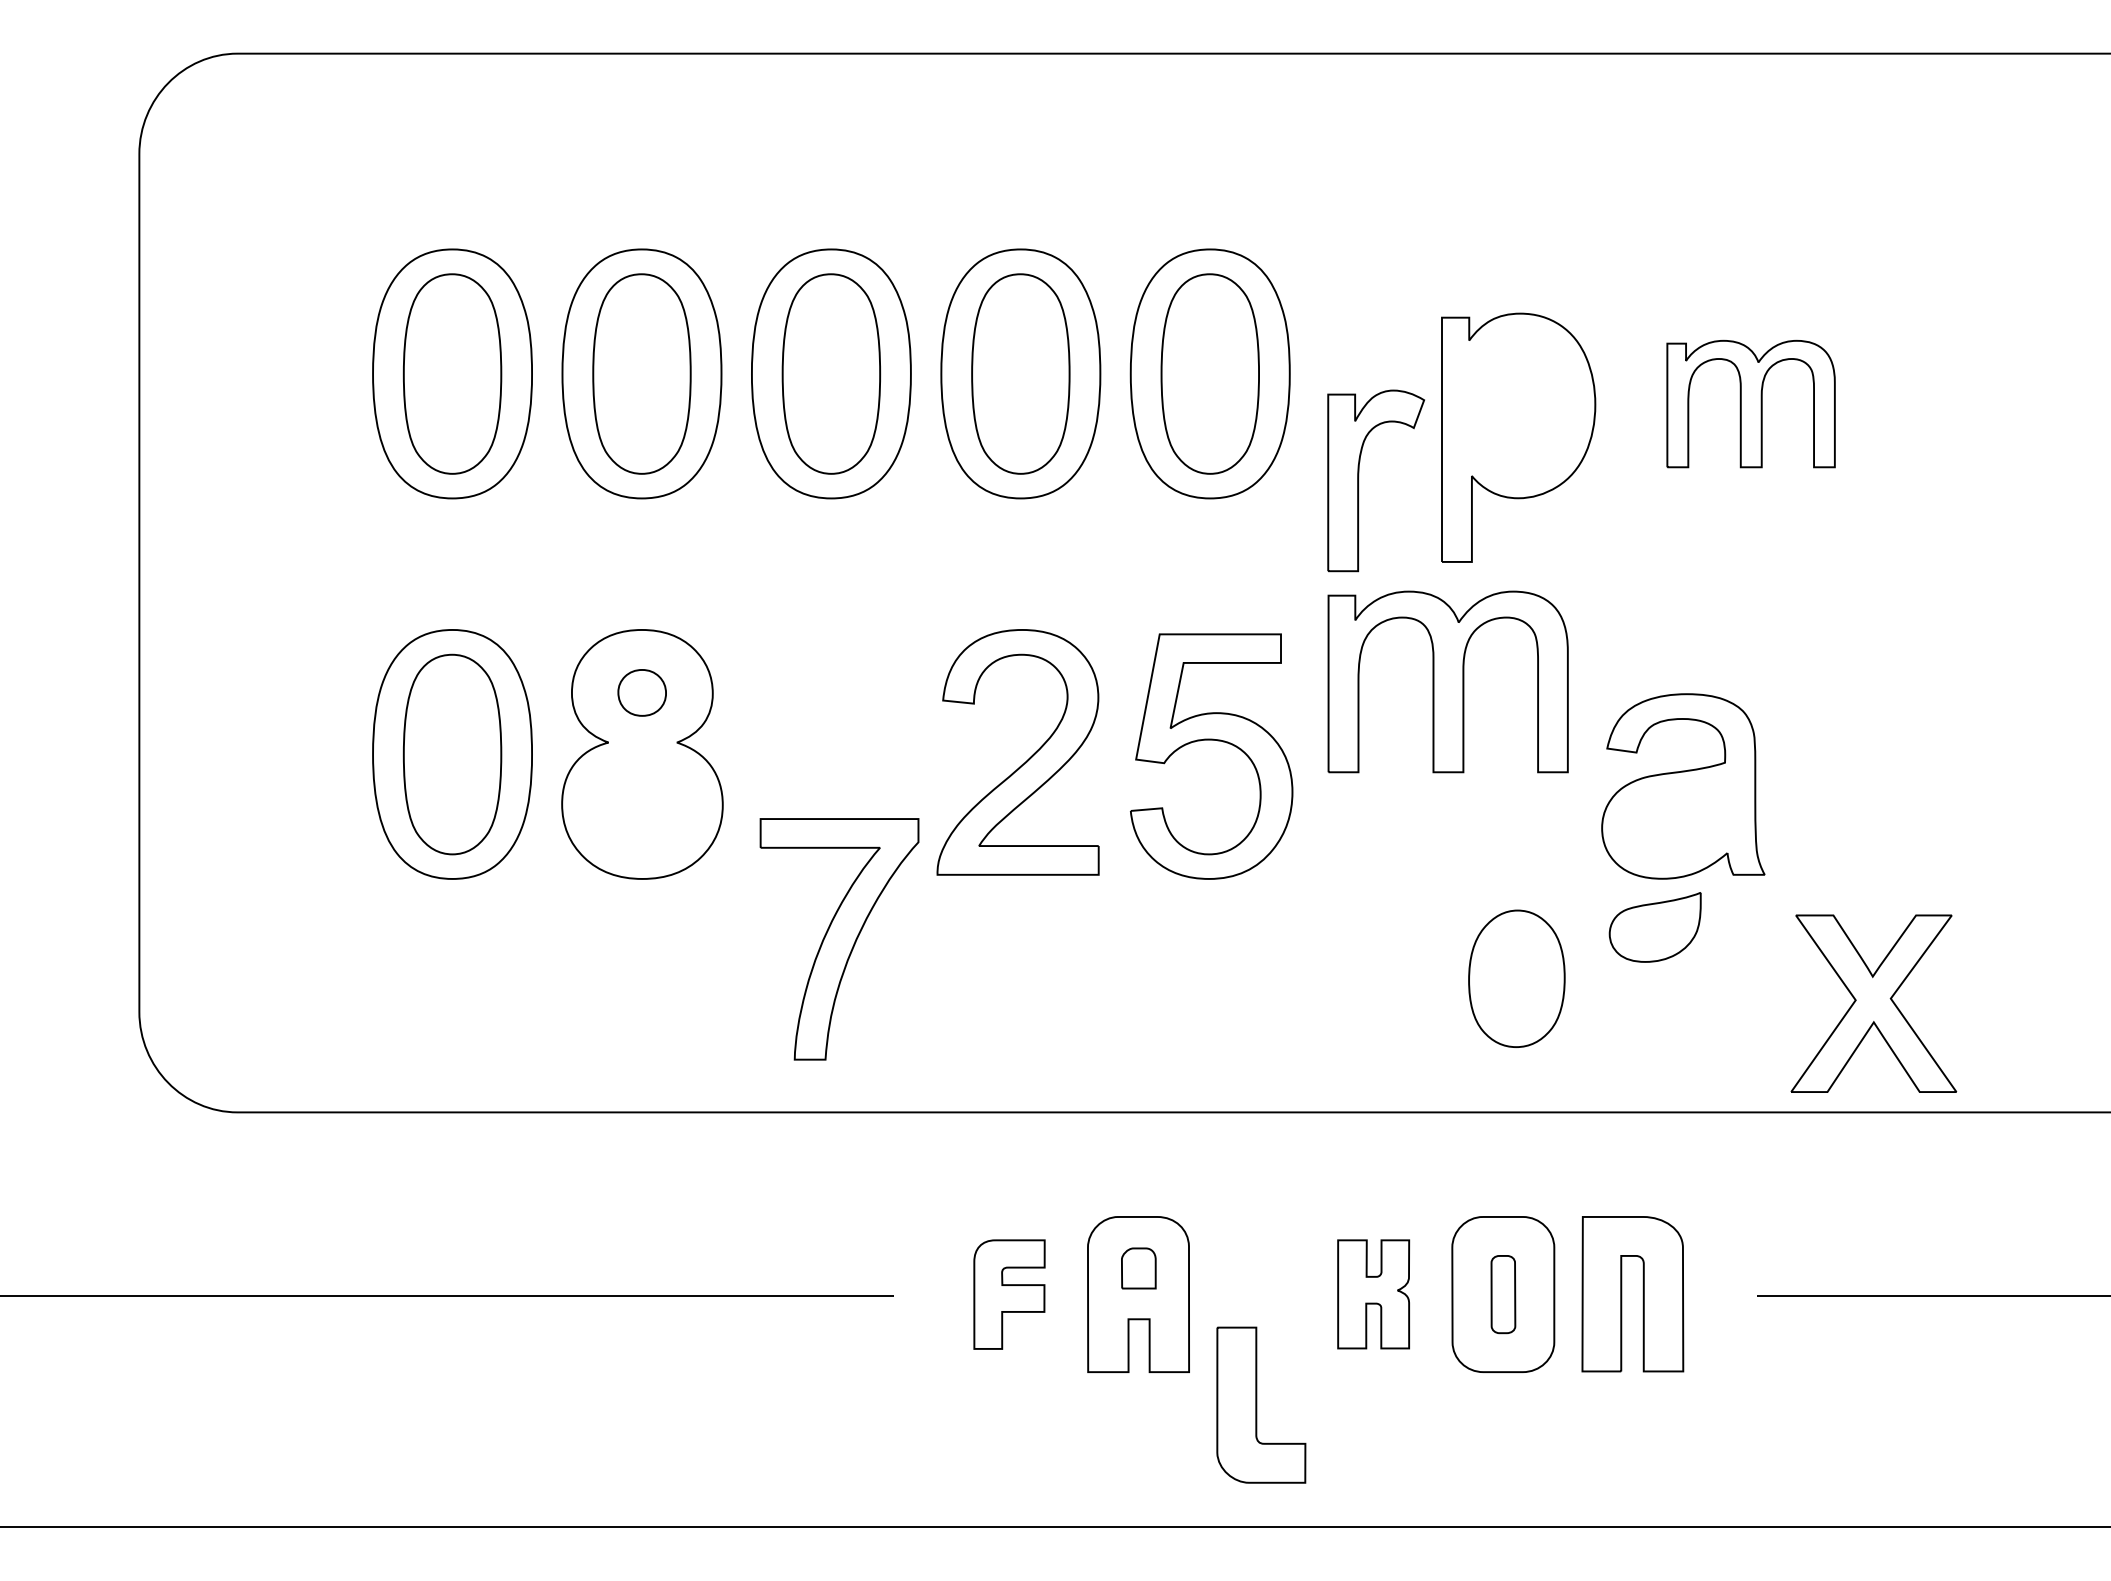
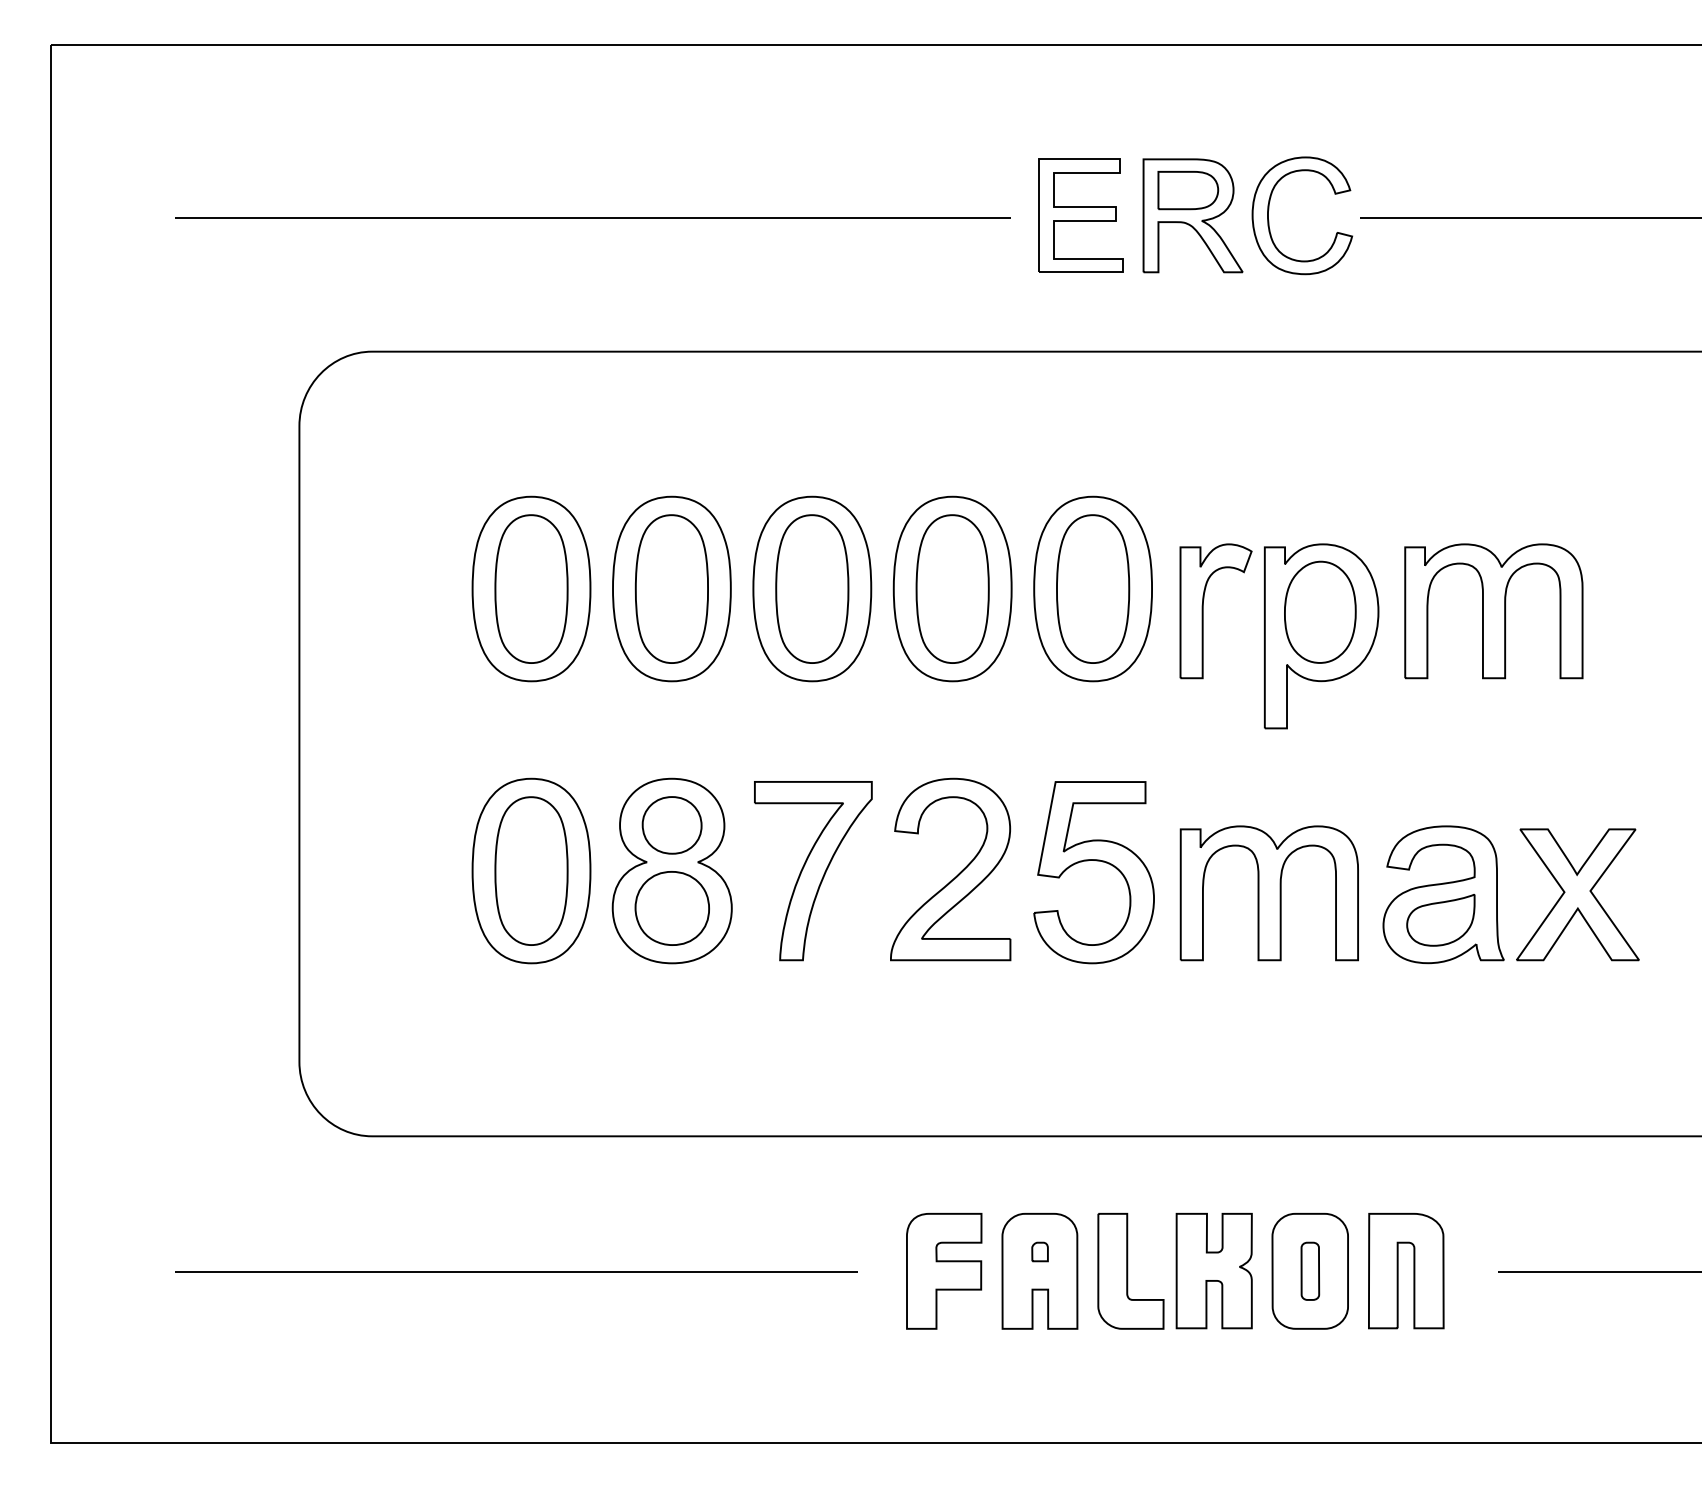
part: (1750, 404) -> (1493, 611), size x1.43
part: (1359, 481) -> (1203, 611), moved
part: (1446, 682) -> (1268, 893), moved
part: (641, 692) -> (671, 825), size x1.67
part: (641, 804) -> (671, 908), added
part: (1654, 927) -> (1440, 920), moved
part: (839, 939) -> (813, 871), moved
part: (1517, 977) -> (1320, 611), moved
part: (1873, 1003) -> (1577, 894), moved
part: (1137, 1267) -> (1039, 1251), size x0.62
part: (1009, 1294) -> (944, 1271), size x1.43
part: (1372, 1294) -> (1213, 1271), size x1.43
part: (1260, 1405) -> (1130, 1271), moved

